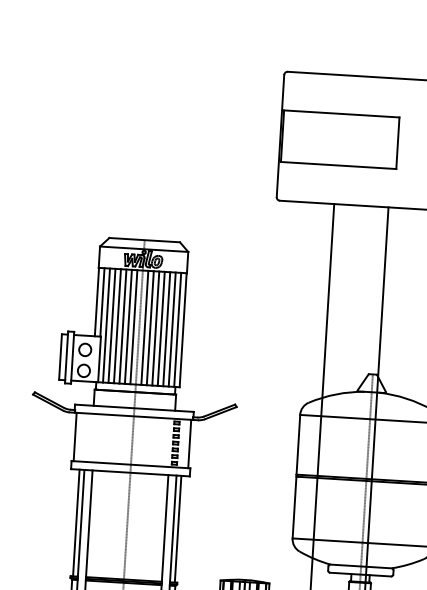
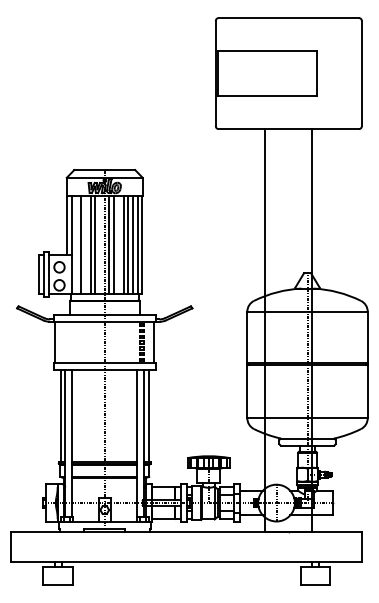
line: (106, 325) -> (76, 245), removed
line: (116, 326) -> (85, 245), removed
line: (134, 327) -> (100, 245), removed
line: (155, 328) -> (118, 245), removed

